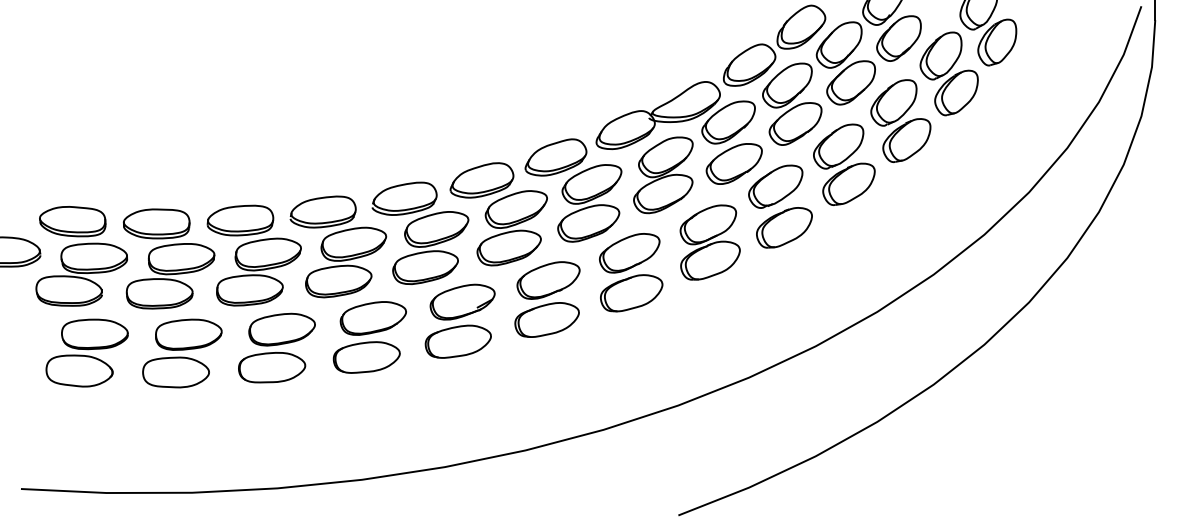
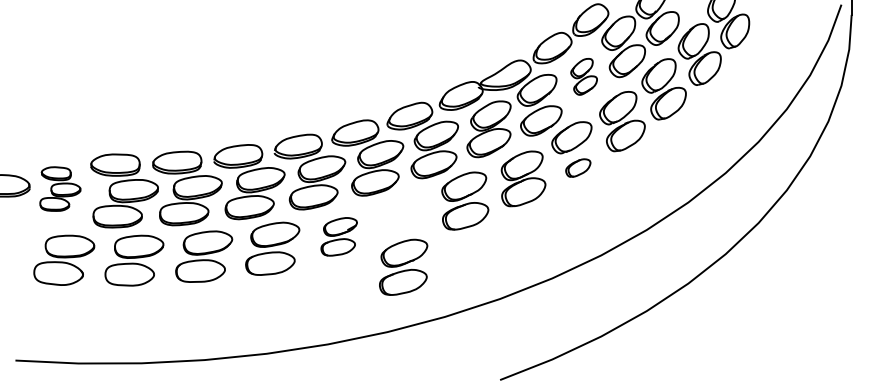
part: (792, 103) -> (584, 76), size x0.6
part: (784, 227) -> (578, 167), size x0.6
part: (81, 256) -> (60, 189), size x0.6
part: (547, 299) -> (403, 267), moved
part: (459, 320) -> (338, 236), size x0.7

